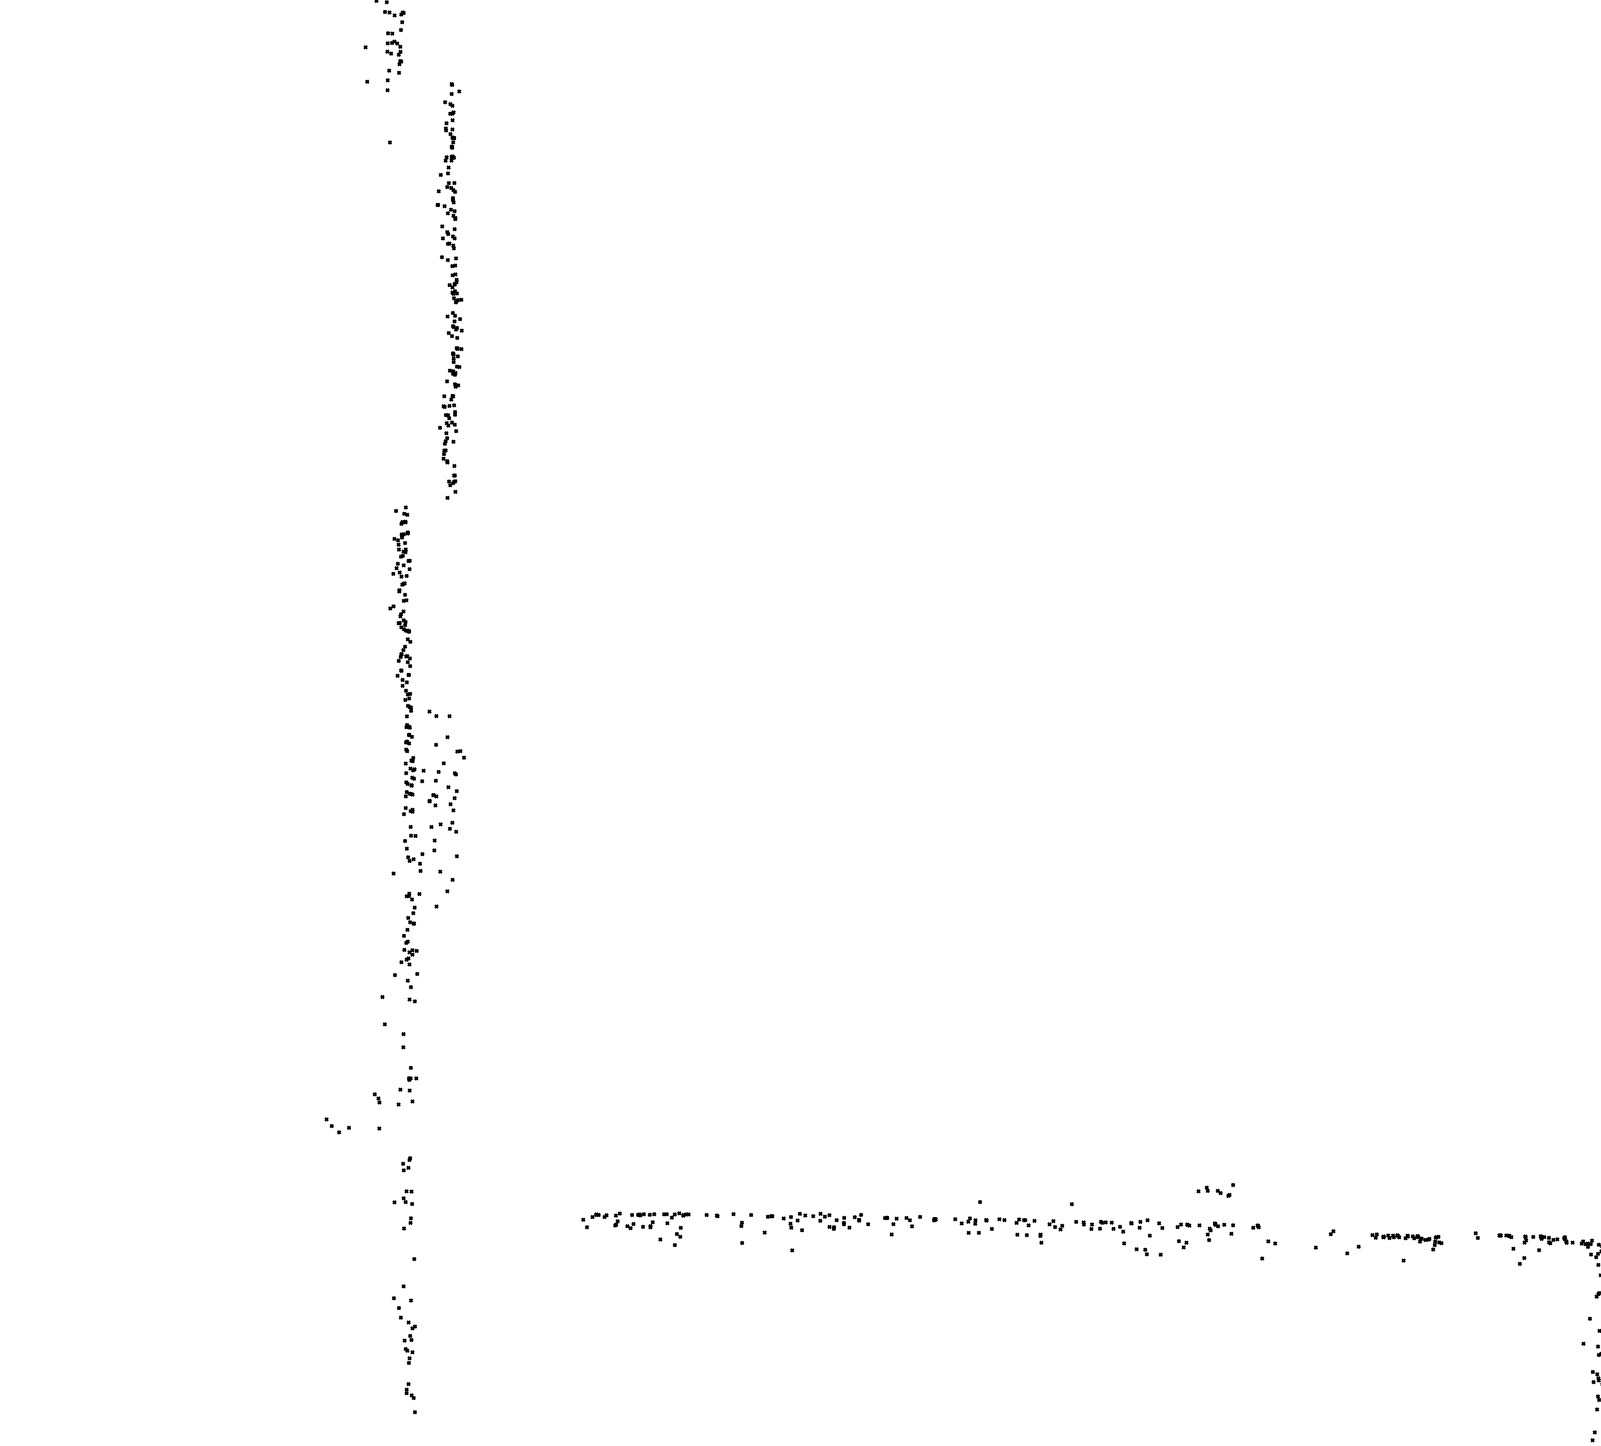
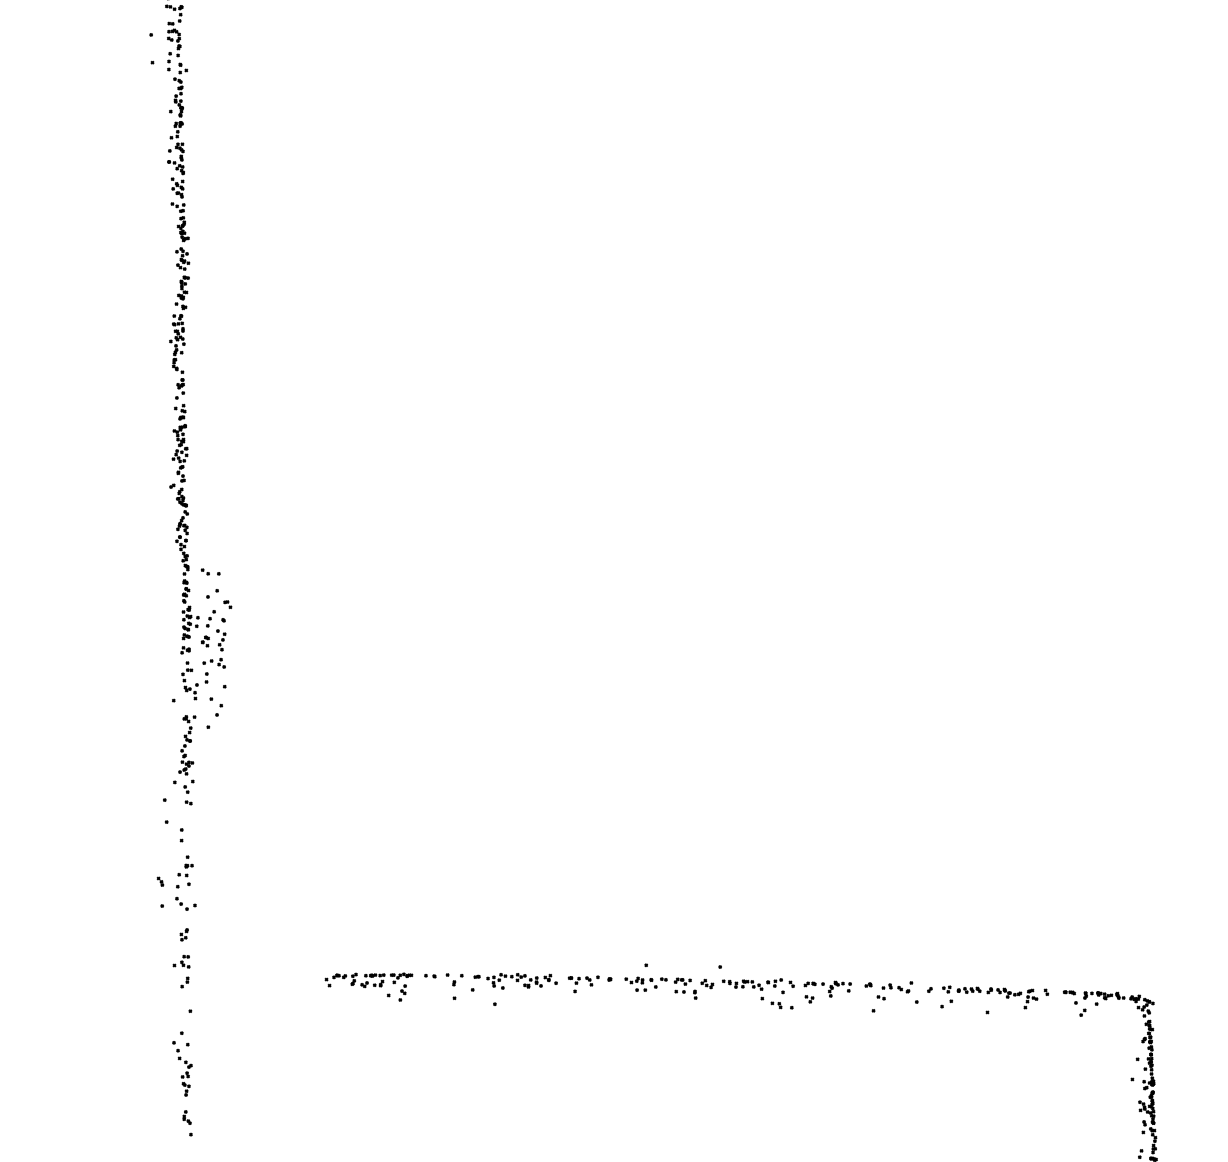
part: (449, 290) -> (178, 230), moved
part: (337, 1125) -> (185, 903), moved
part: (1215, 1190) -> (897, 987), moved
part: (1406, 1241) -> (989, 997), size x1.67

